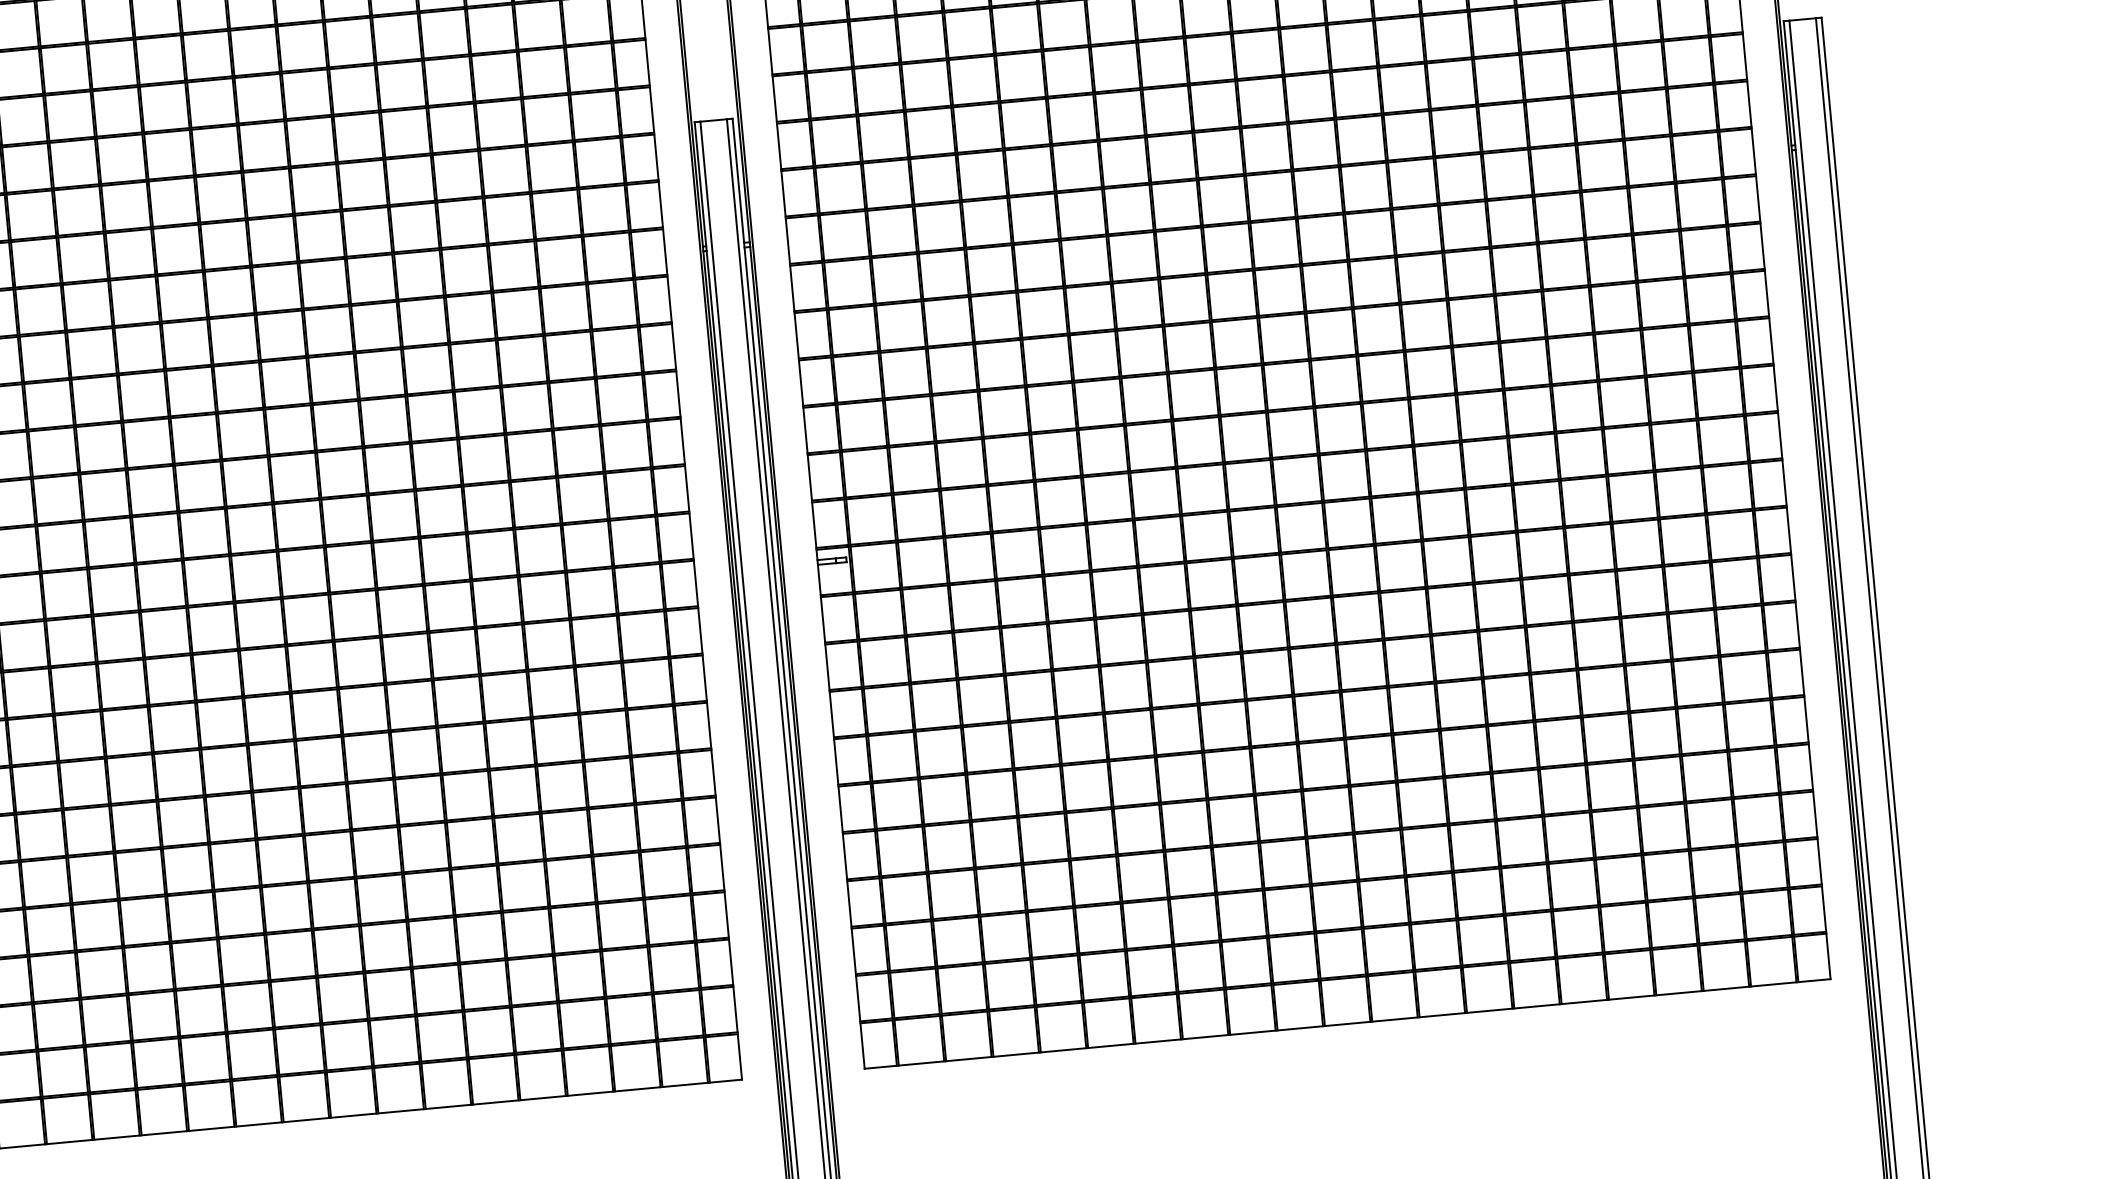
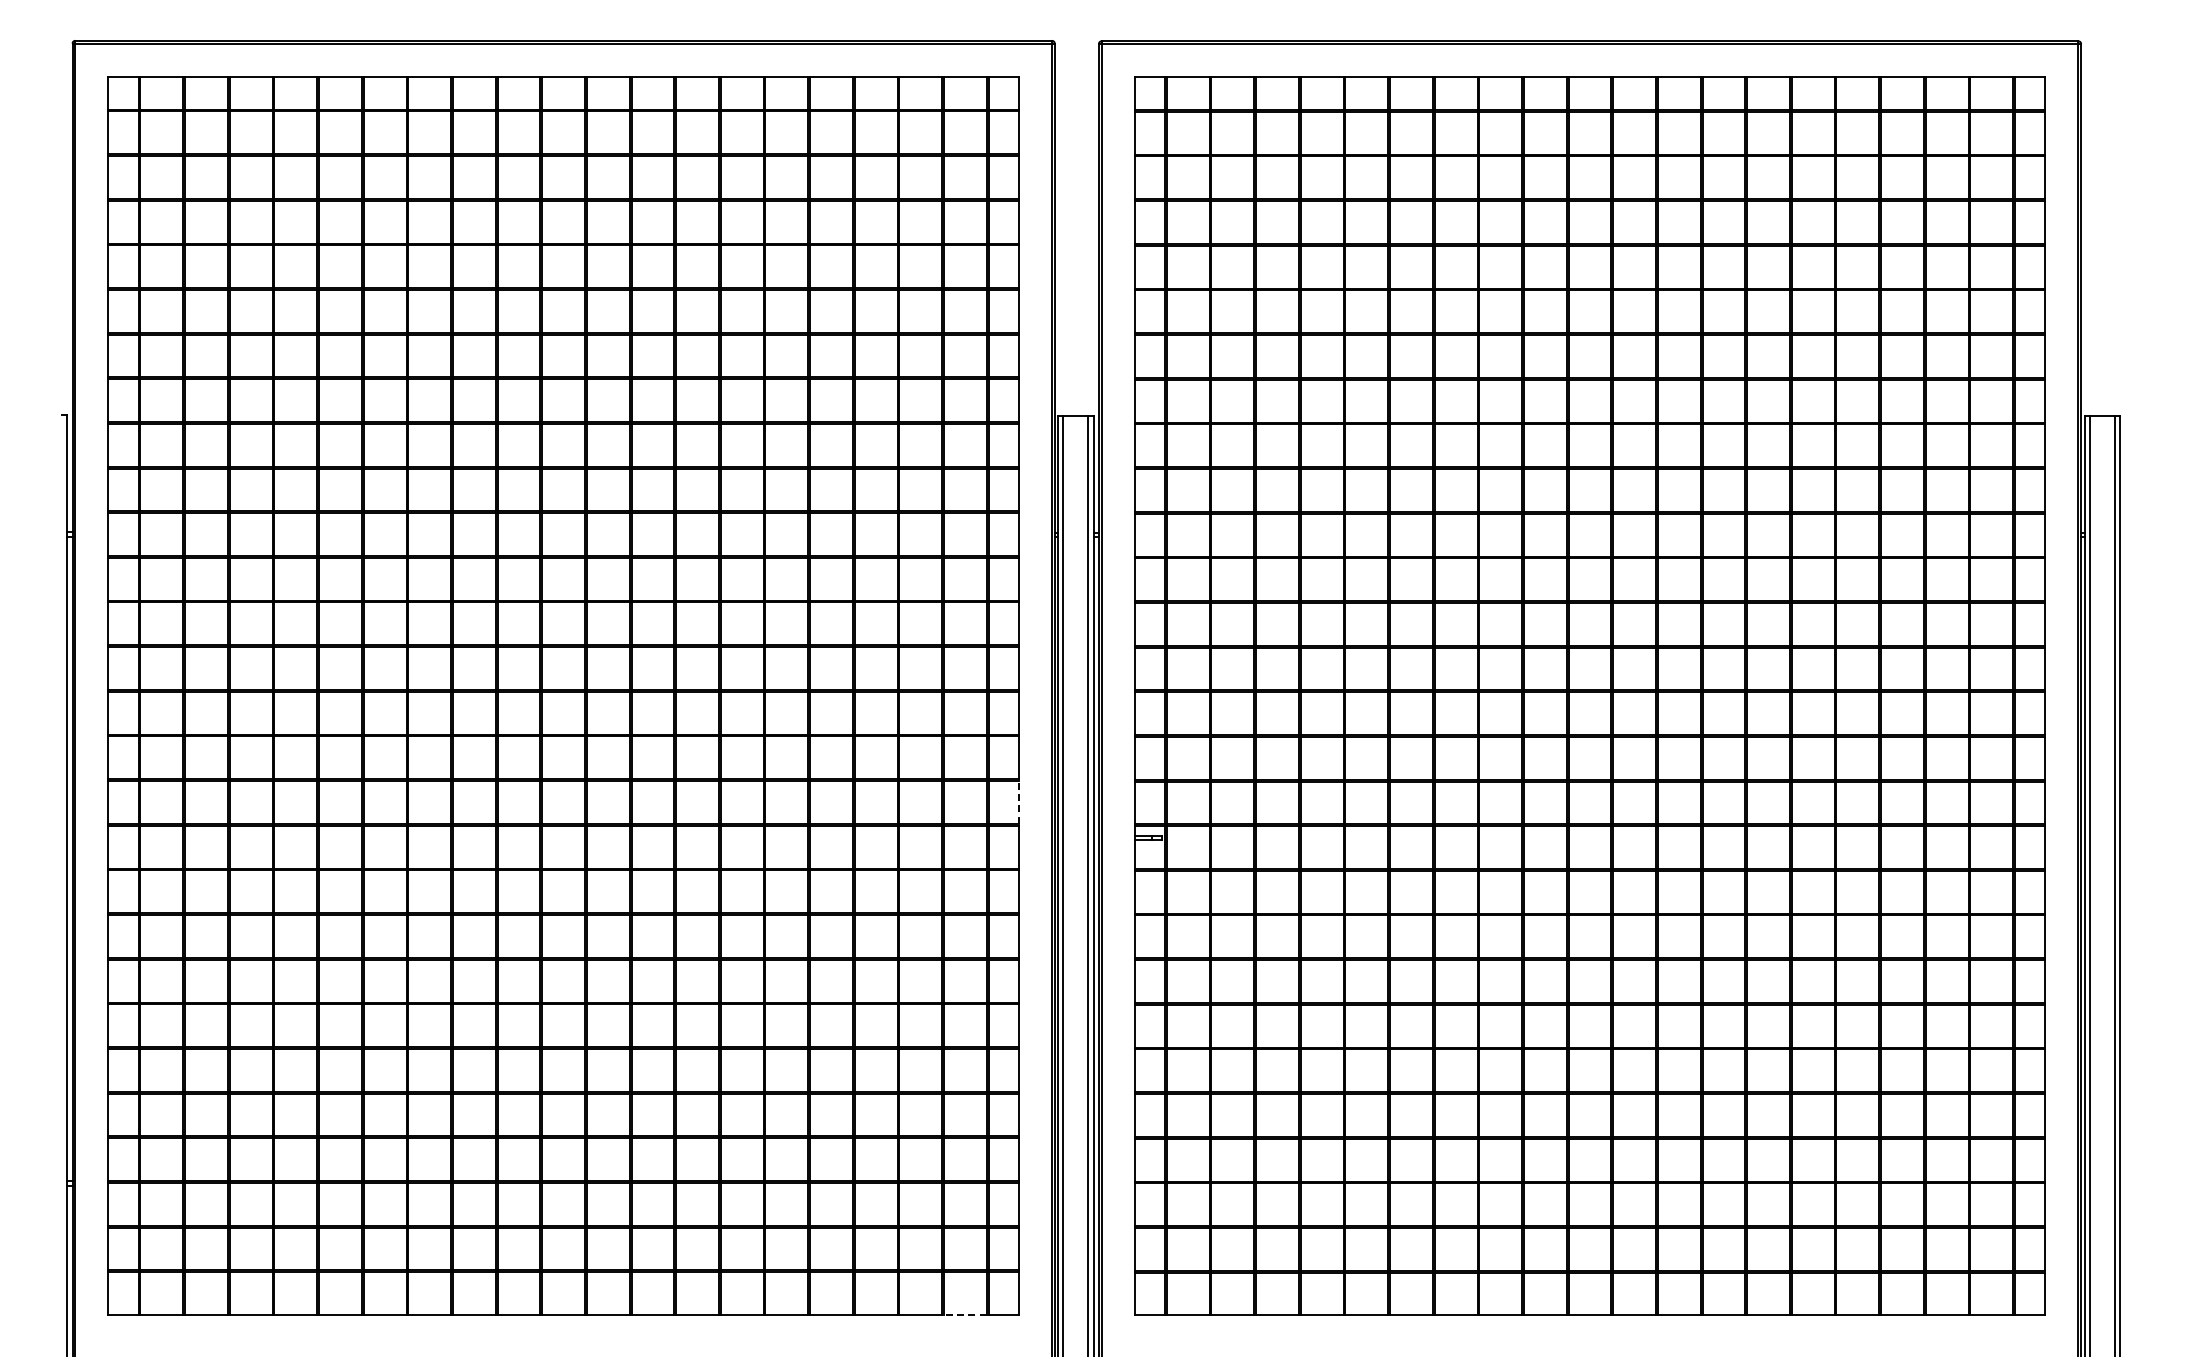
line: (692, 536) -> (1019, 802), solid -> dashed
line: (684, 1085) -> (964, 1315), solid -> dashed

